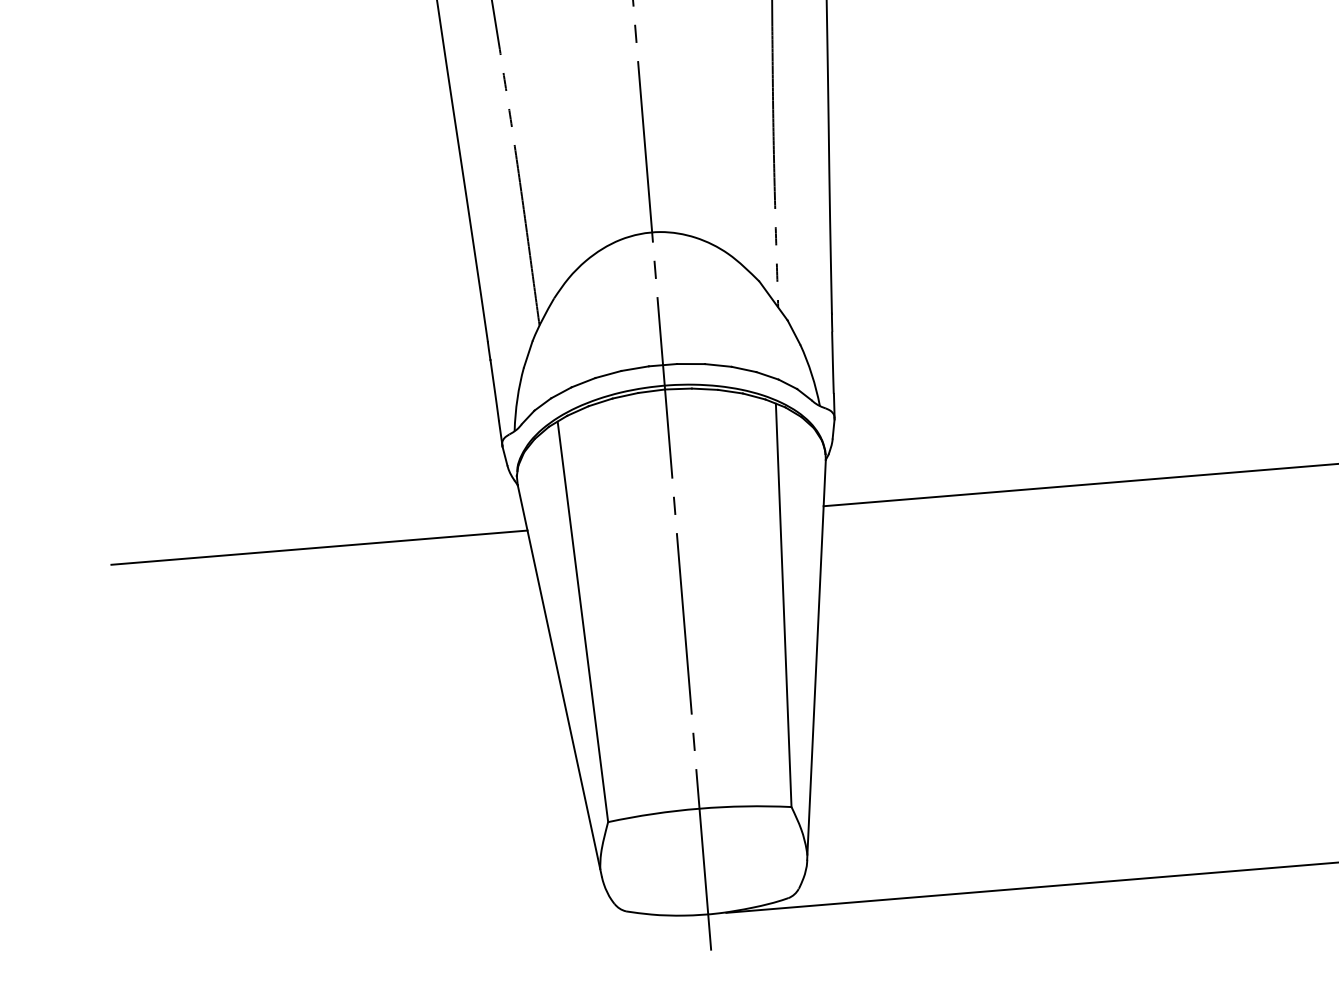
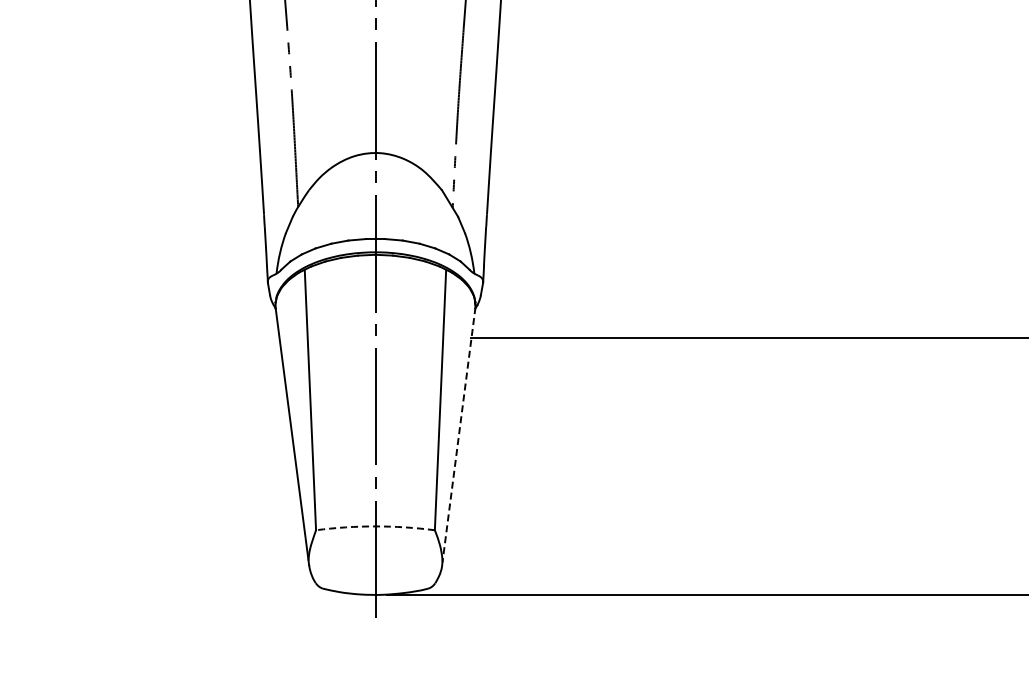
line: (319, 547) -> (144, 338), removed
line: (816, 659) -> (458, 436), solid -> dashed
arc: (699, 808) -> (375, 526), solid -> dashed

